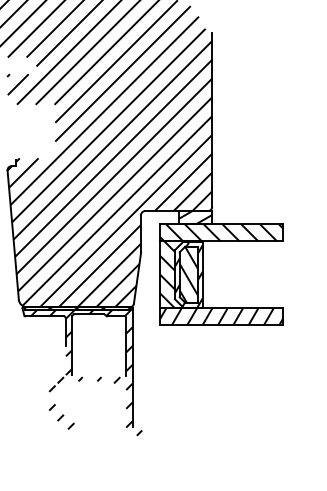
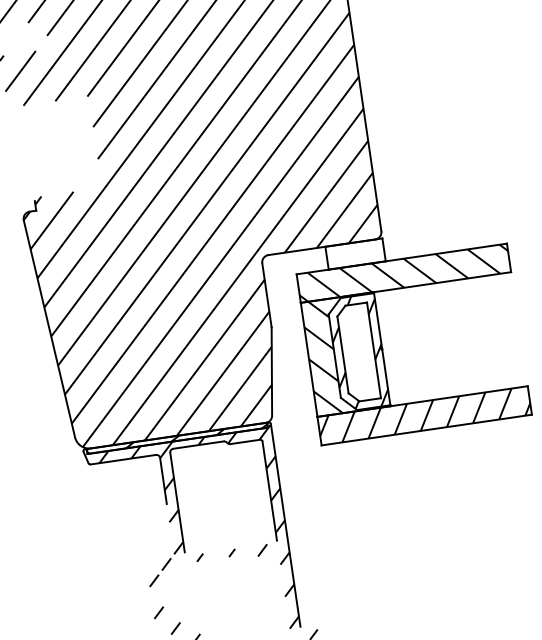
hatch: (195, 217) -> (355, 253), removed
hatch: (188, 274) -> (357, 352), removed

